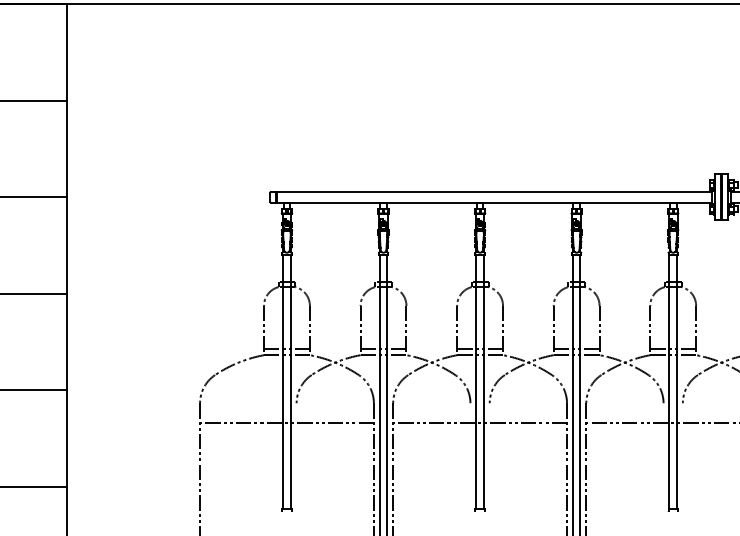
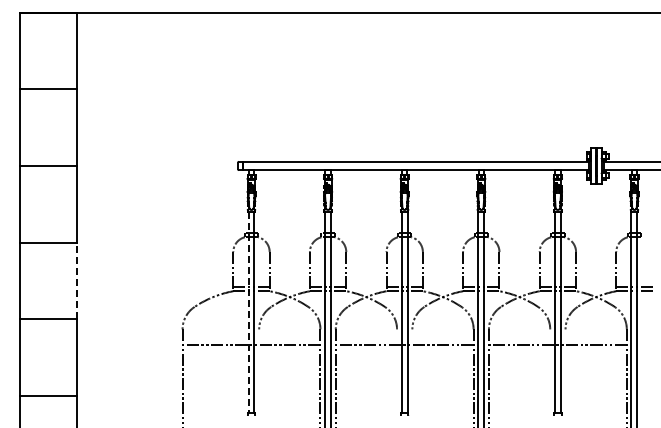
line: (67, 341) -> (77, 280), solid -> dashed
line: (283, 381) -> (248, 312), solid -> dashed

